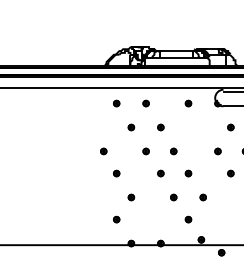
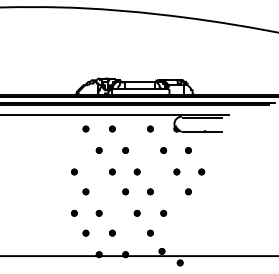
part: (203, 127) -> (163, 150), added
part: (103, 196) -> (74, 212), added
part: (146, 218) -> (112, 232), added

